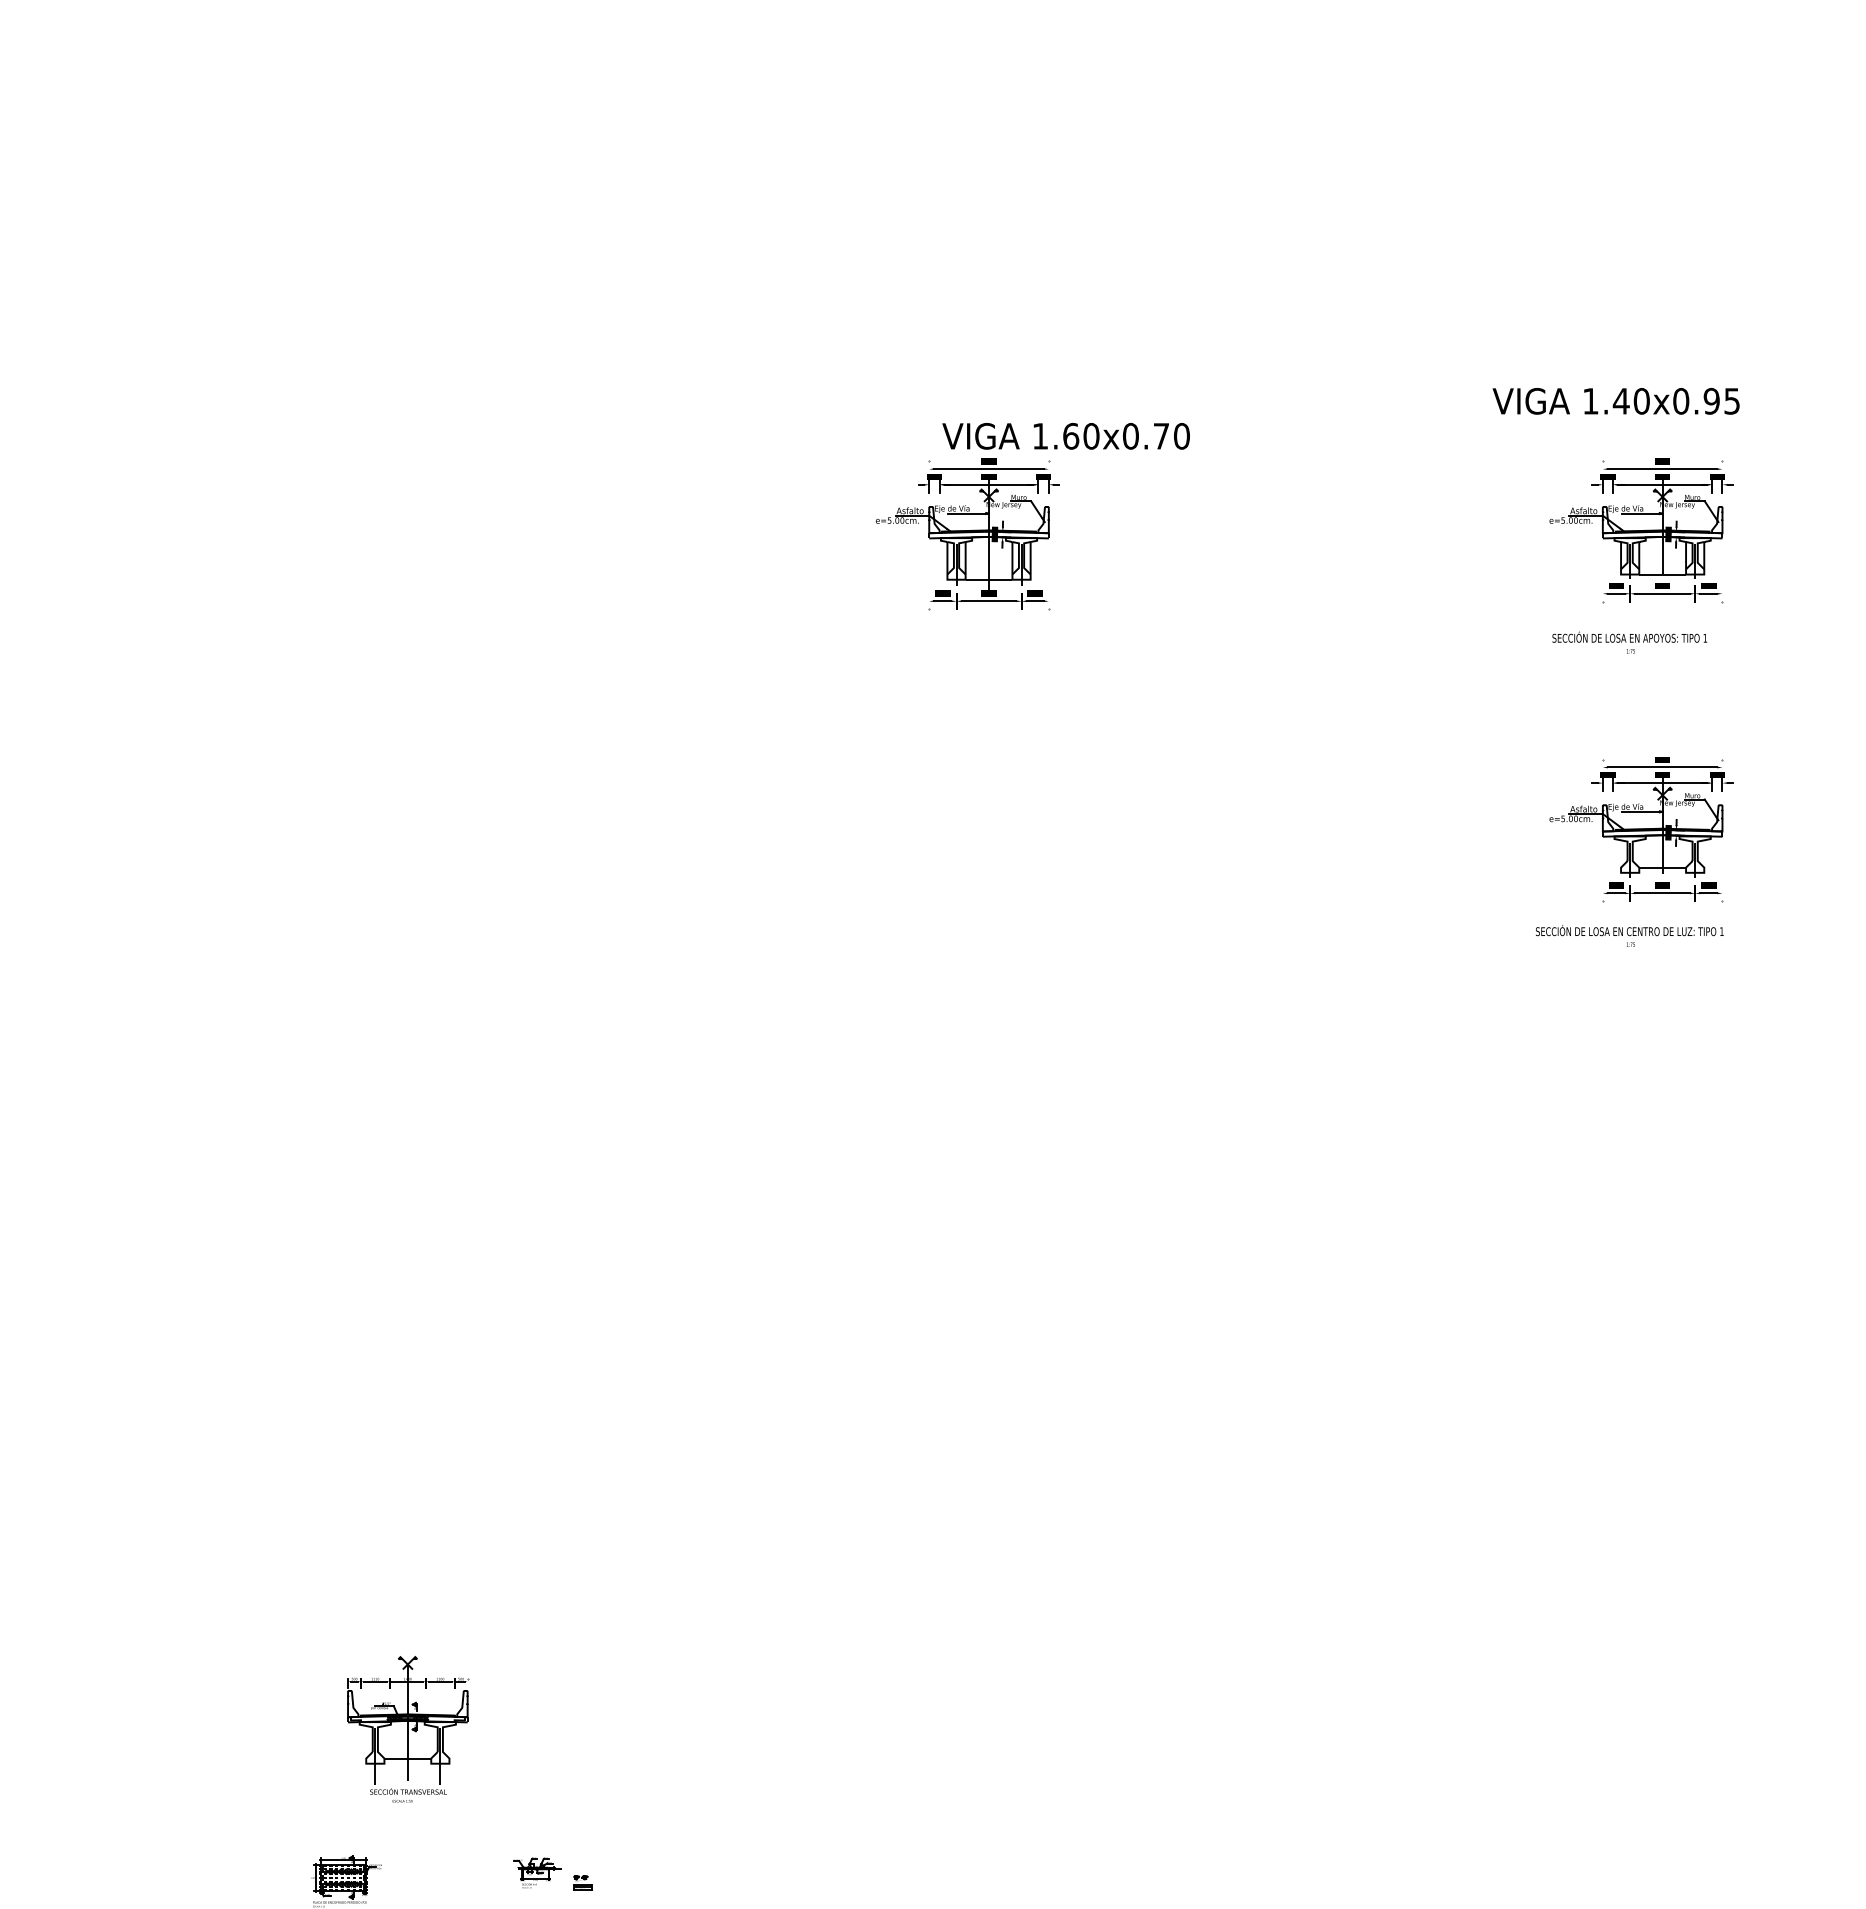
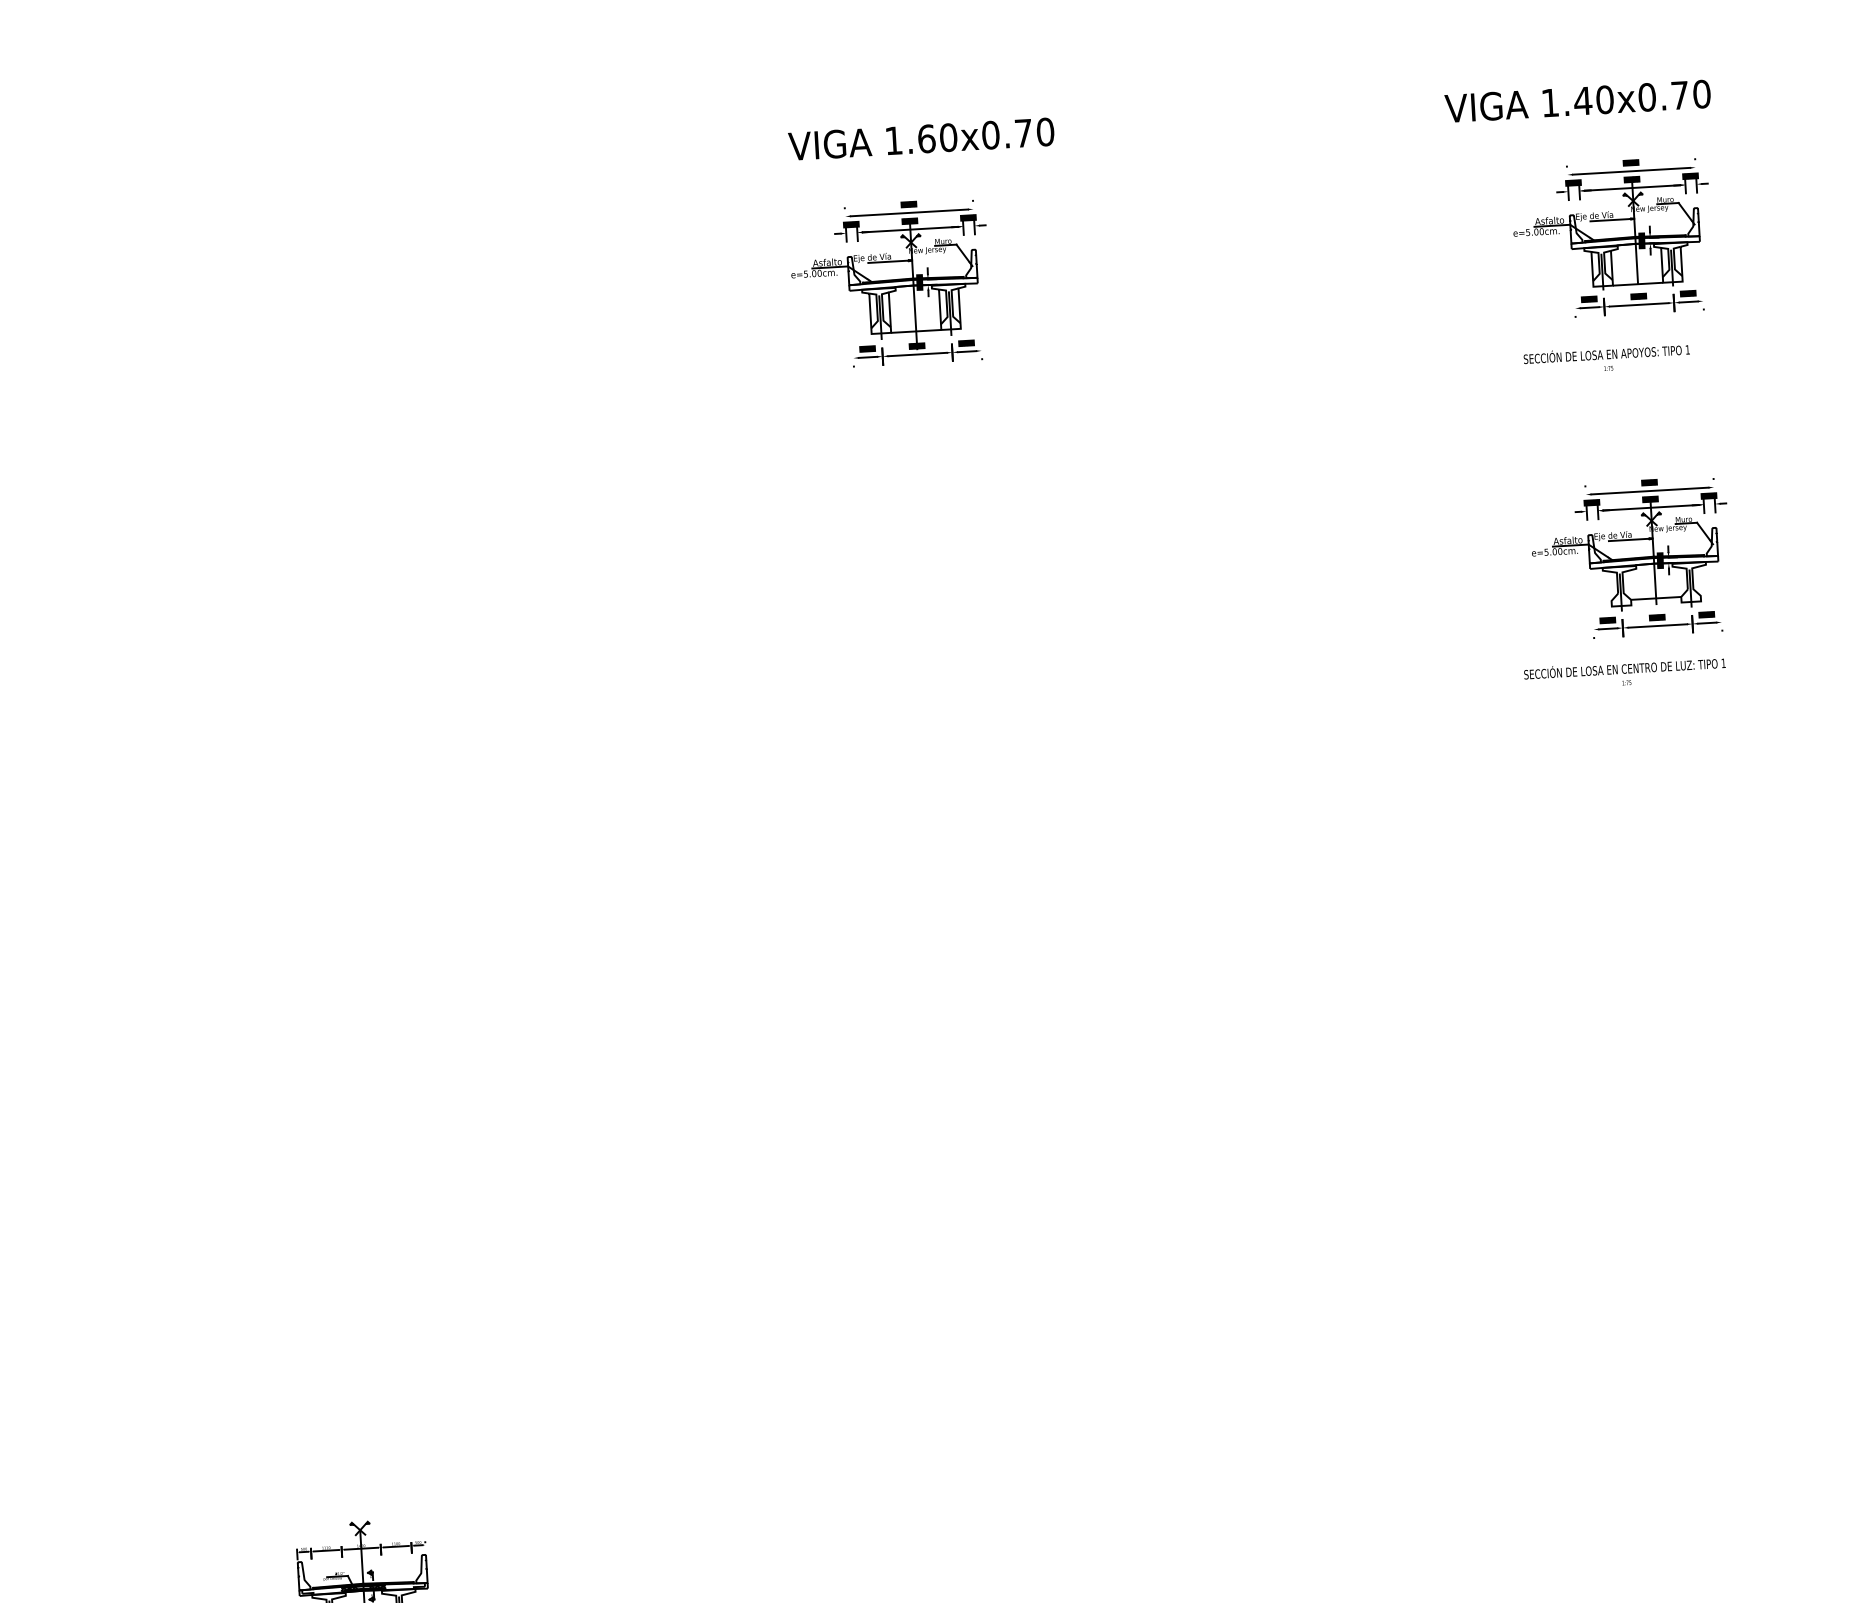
text: (1721, 400) -> (1690, 93), 1.40x0.95 -> 1.40x0.70
text: (1065, 436) -> (920, 139), moved

